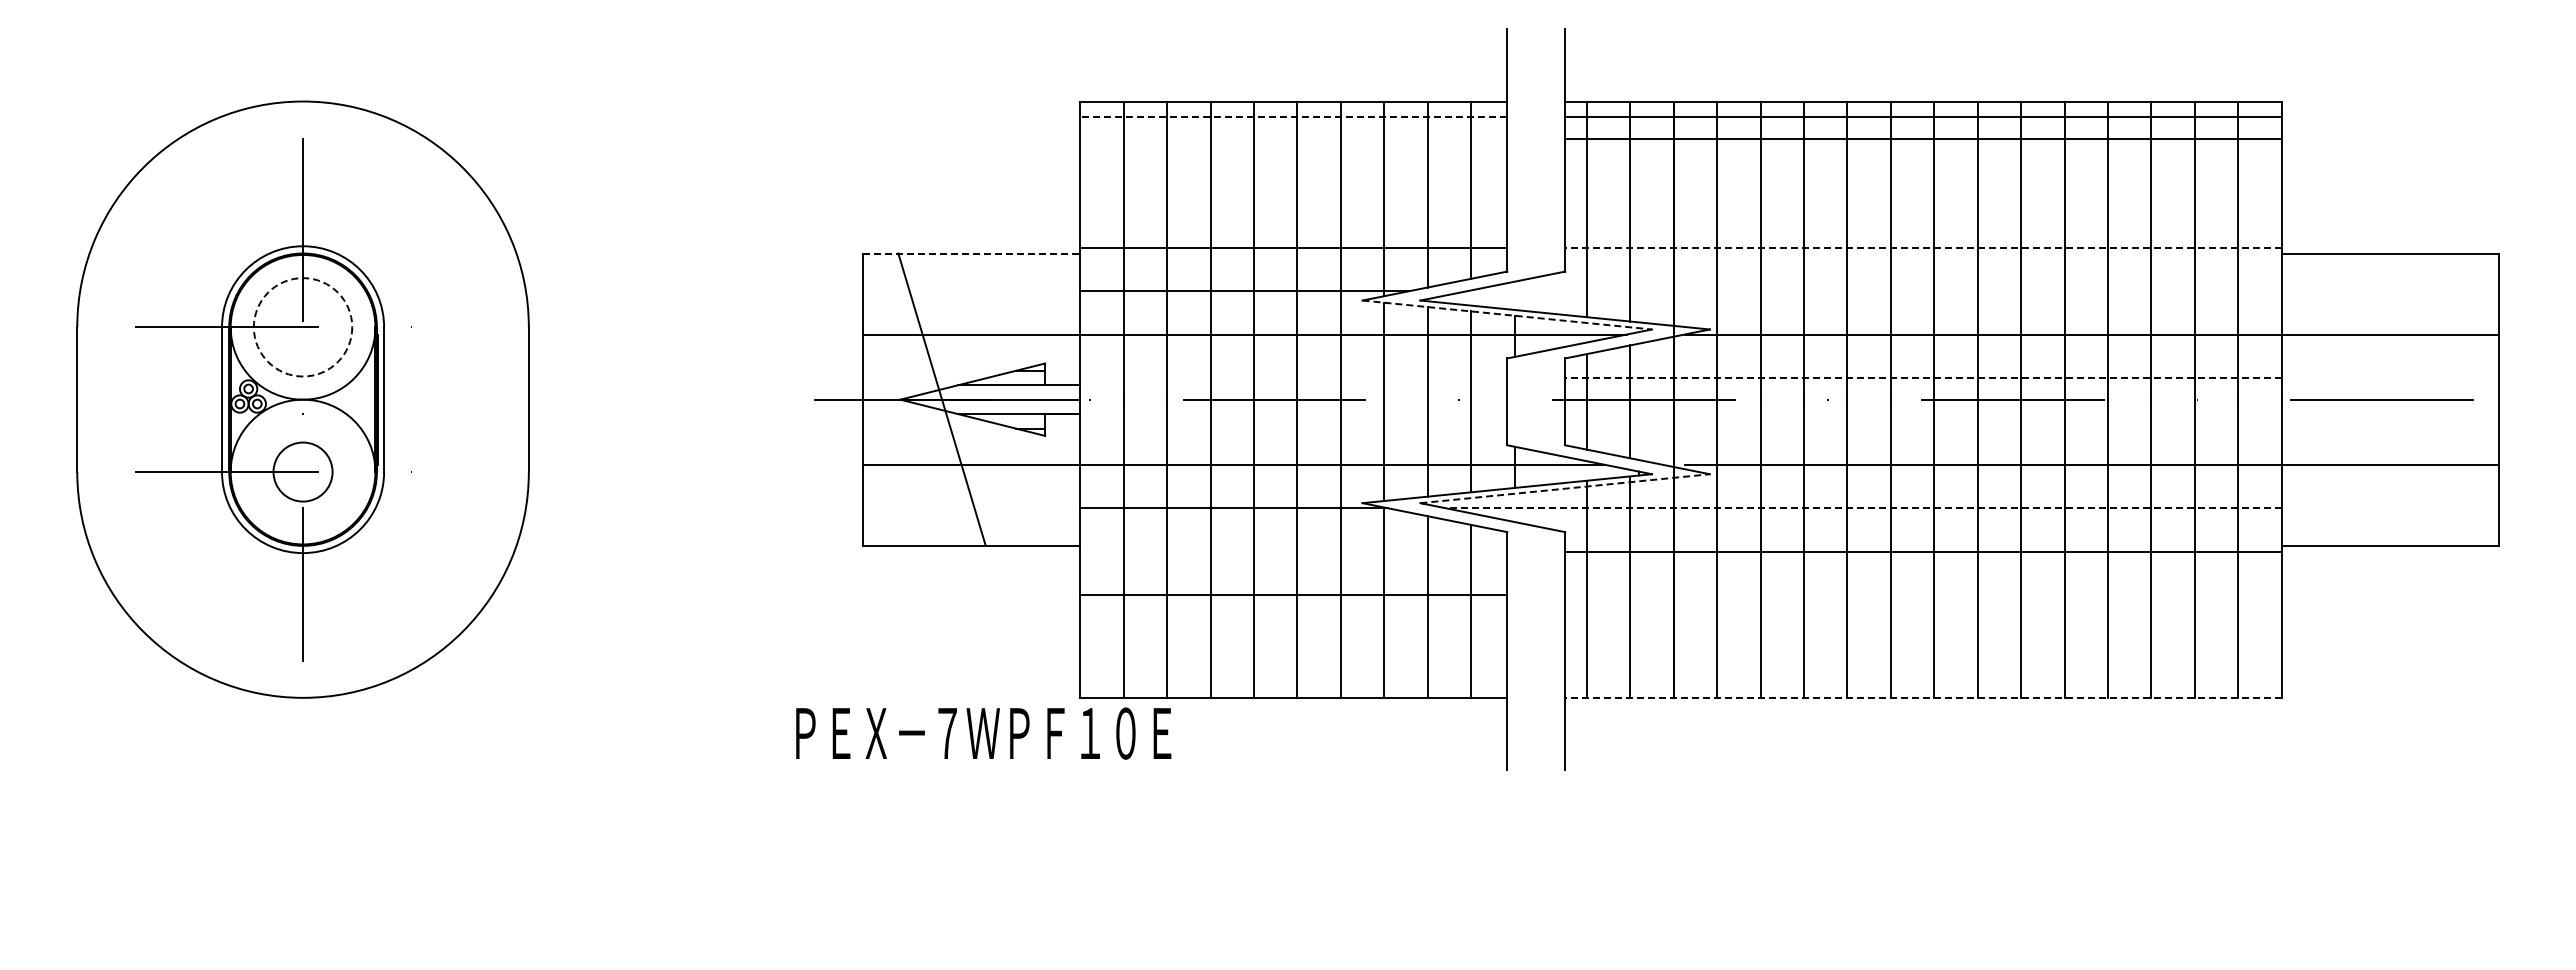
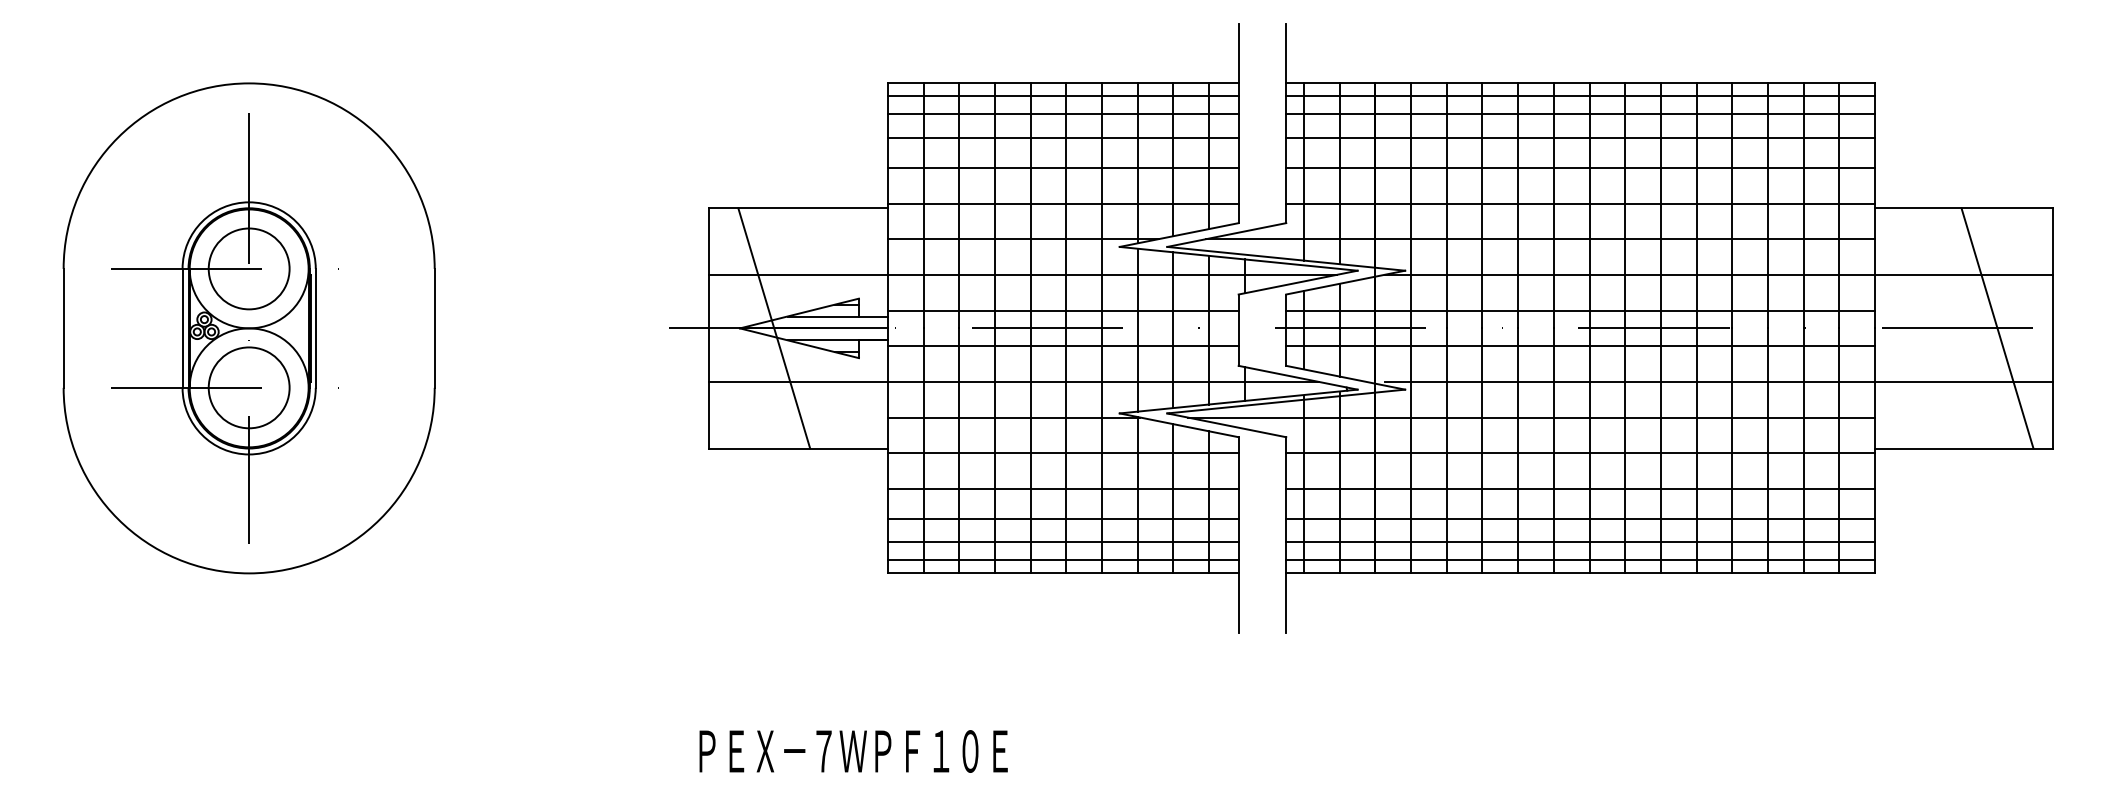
line: (1293, 117) -> (1063, 96), dashed -> solid
line: (1293, 139) -> (1063, 114), added
line: (1293, 168) -> (1063, 138), added
line: (1923, 168) -> (1580, 138), added
line: (1293, 204) -> (1063, 168), added
line: (1923, 204) -> (1580, 168), added
line: (1922, 247) -> (1579, 203), dashed -> solid
line: (971, 253) -> (798, 208), dashed -> solid
line: (1874, 291) -> (1540, 239), added
line: (1507, 315) -> (1238, 259), dashed -> solid
circle: (302, 327) -> (248, 269), dashed -> solid
line: (1293, 377) -> (1063, 310), added
line: (1922, 377) -> (1579, 310), dashed -> solid
line: (2430, 399) -> (1997, 328), added
line: (1293, 421) -> (1063, 346), added
line: (1923, 421) -> (1580, 346), added
circle: (302, 471) -> (248, 387), size x1.67
line: (1565, 488) -> (1286, 401), dashed -> solid
line: (1863, 508) -> (1531, 417), dashed -> solid
line: (1293, 551) -> (1063, 453), added
line: (1923, 595) -> (1580, 489), added
line: (1293, 631) -> (1063, 518), added
line: (1923, 631) -> (1580, 518), added
line: (1293, 660) -> (1063, 542), added
line: (1923, 660) -> (1580, 542), added
line: (1293, 681) -> (1063, 559), added
line: (1923, 681) -> (1580, 559), added
line: (1922, 697) -> (1579, 573), dashed -> solid
text: (983, 733) -> (853, 751), moved

